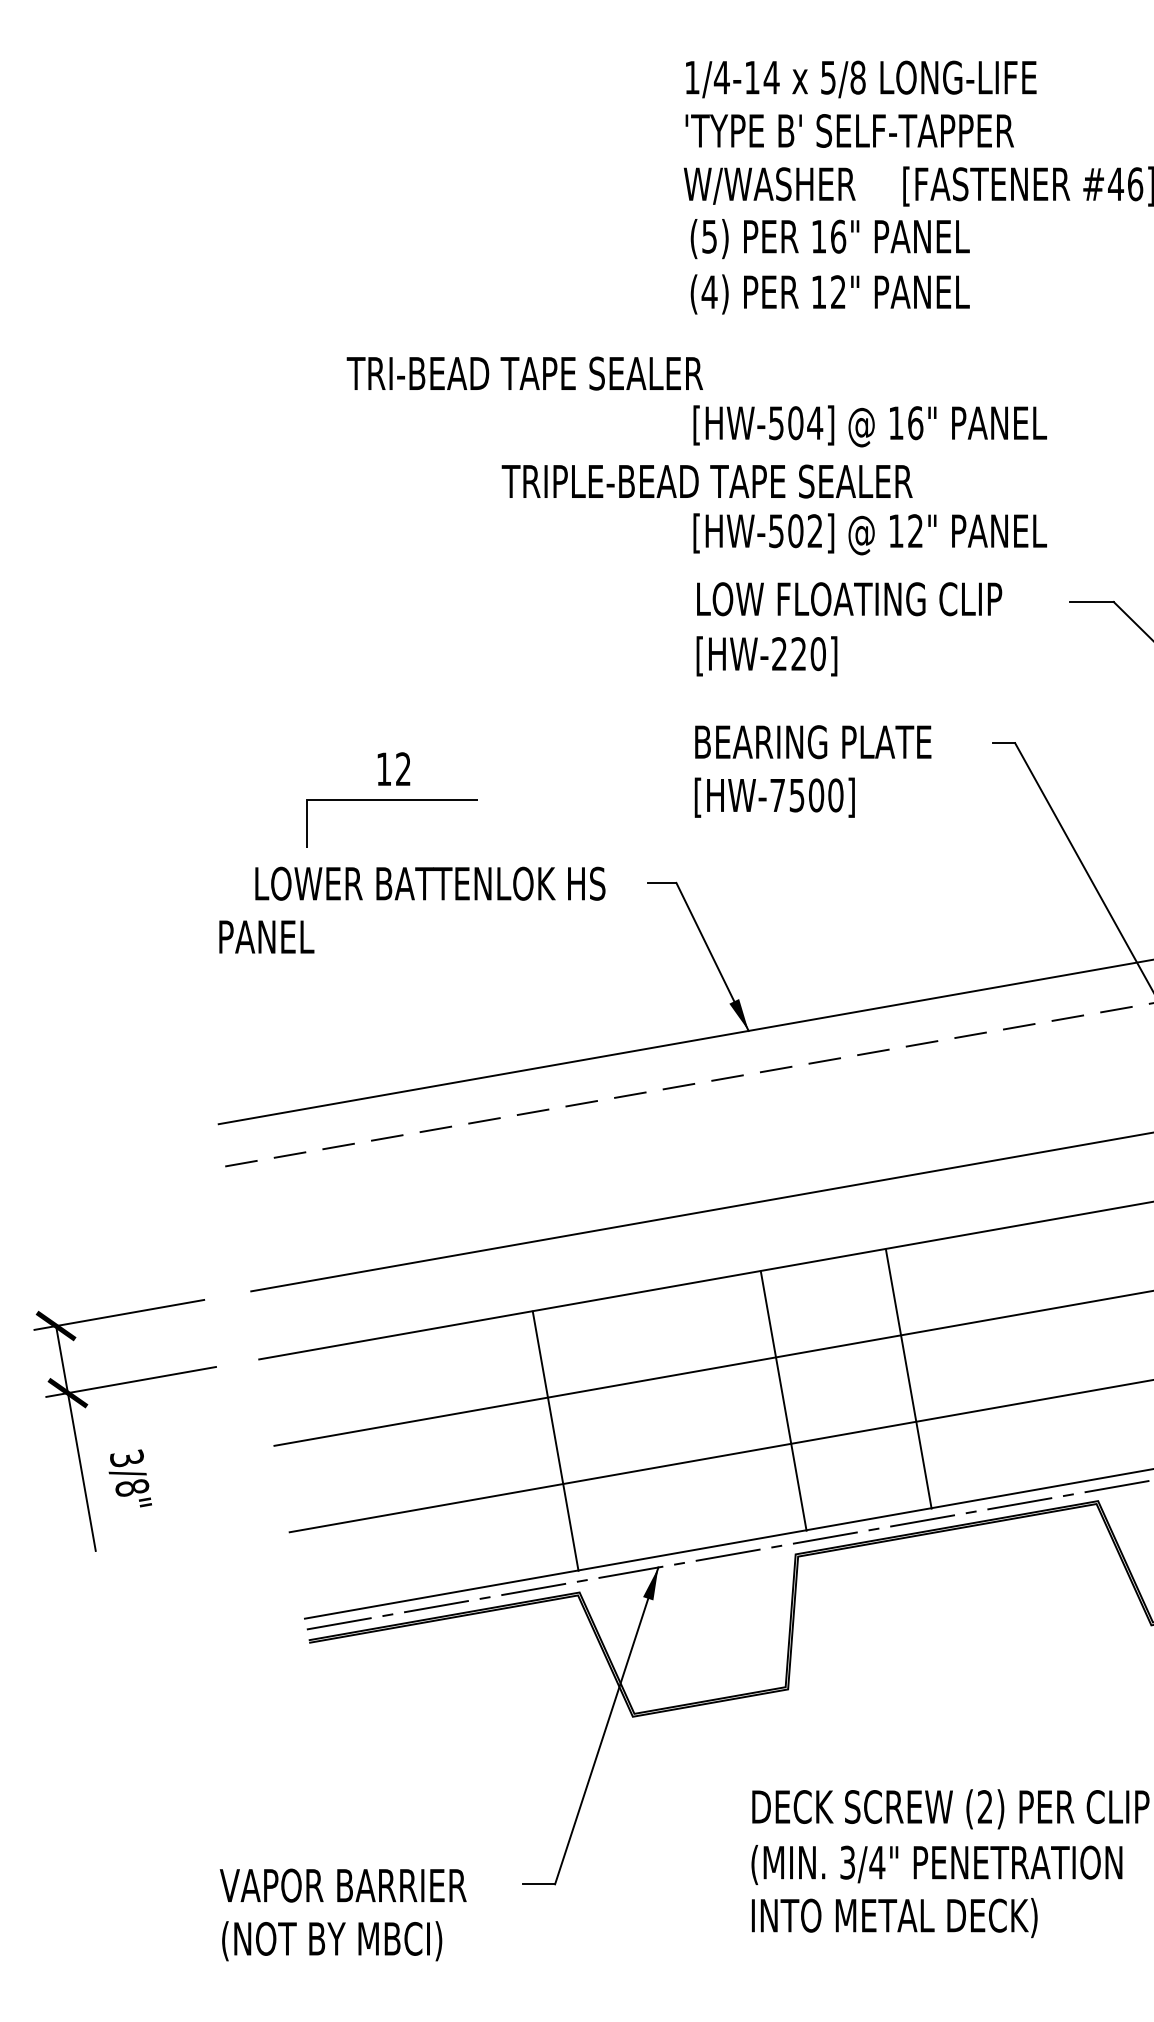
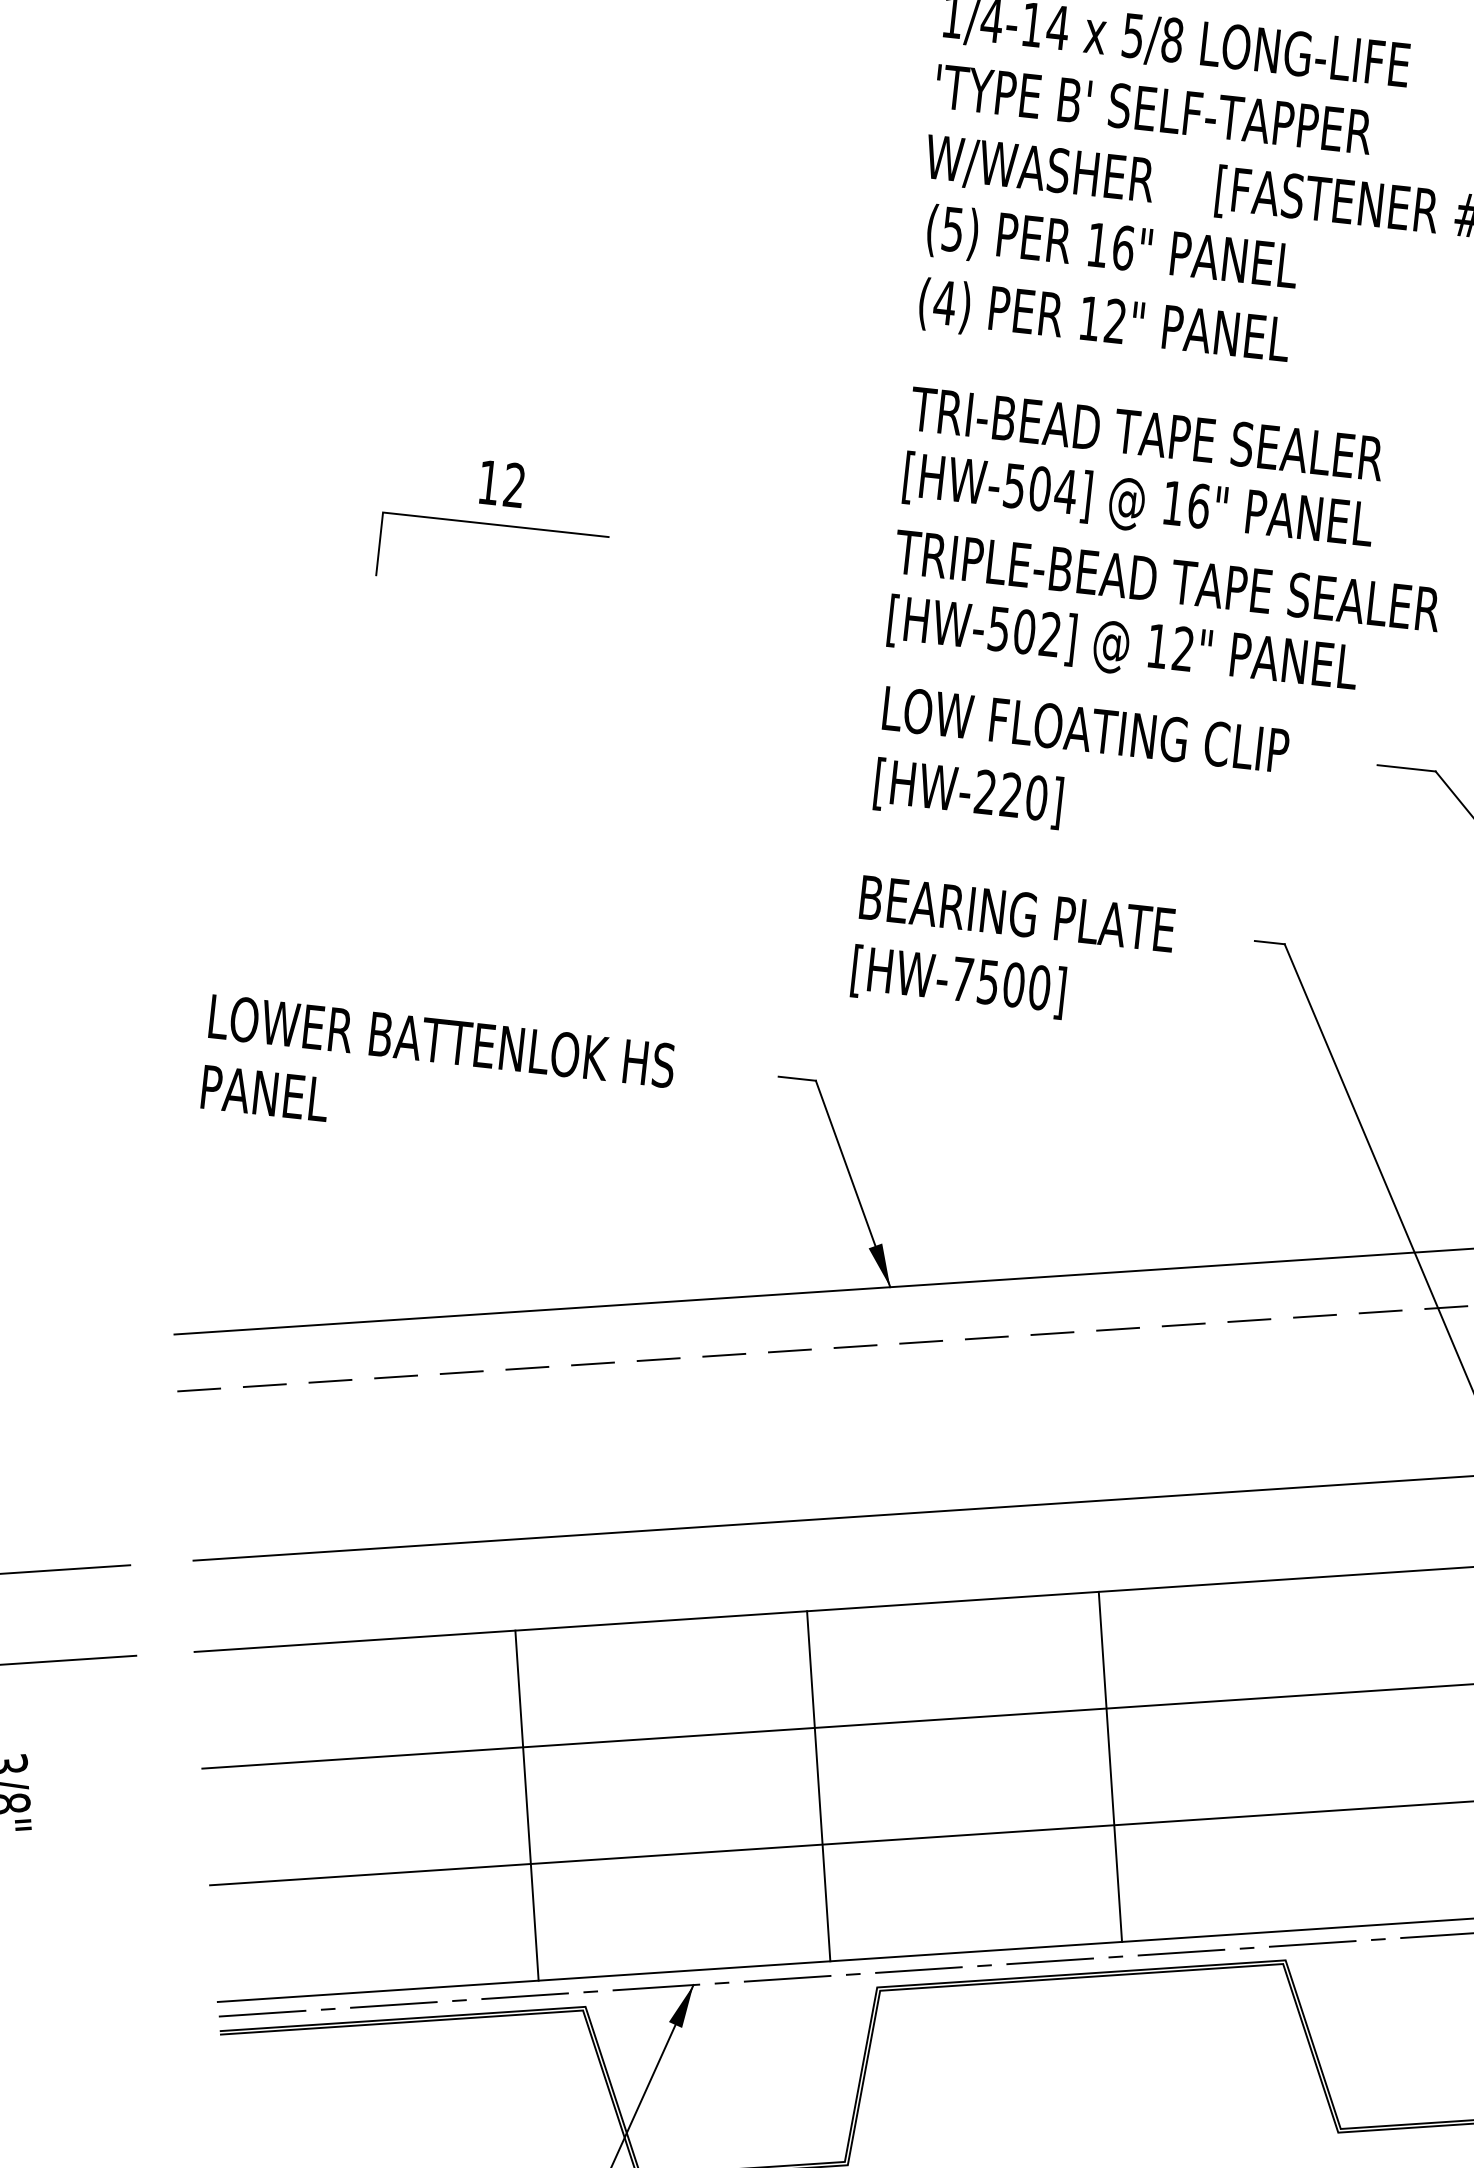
text: (524, 373) -> (1146, 433), moved
text: (706, 481) -> (1166, 580), moved
part: (391, 799) -> (494, 523), moved
text: (430, 883) -> (442, 1040), moved
line: (908, 1378) -> (1110, 1766), moved
line: (783, 1400) -> (818, 1785), moved
line: (555, 1440) -> (526, 1804), moved

